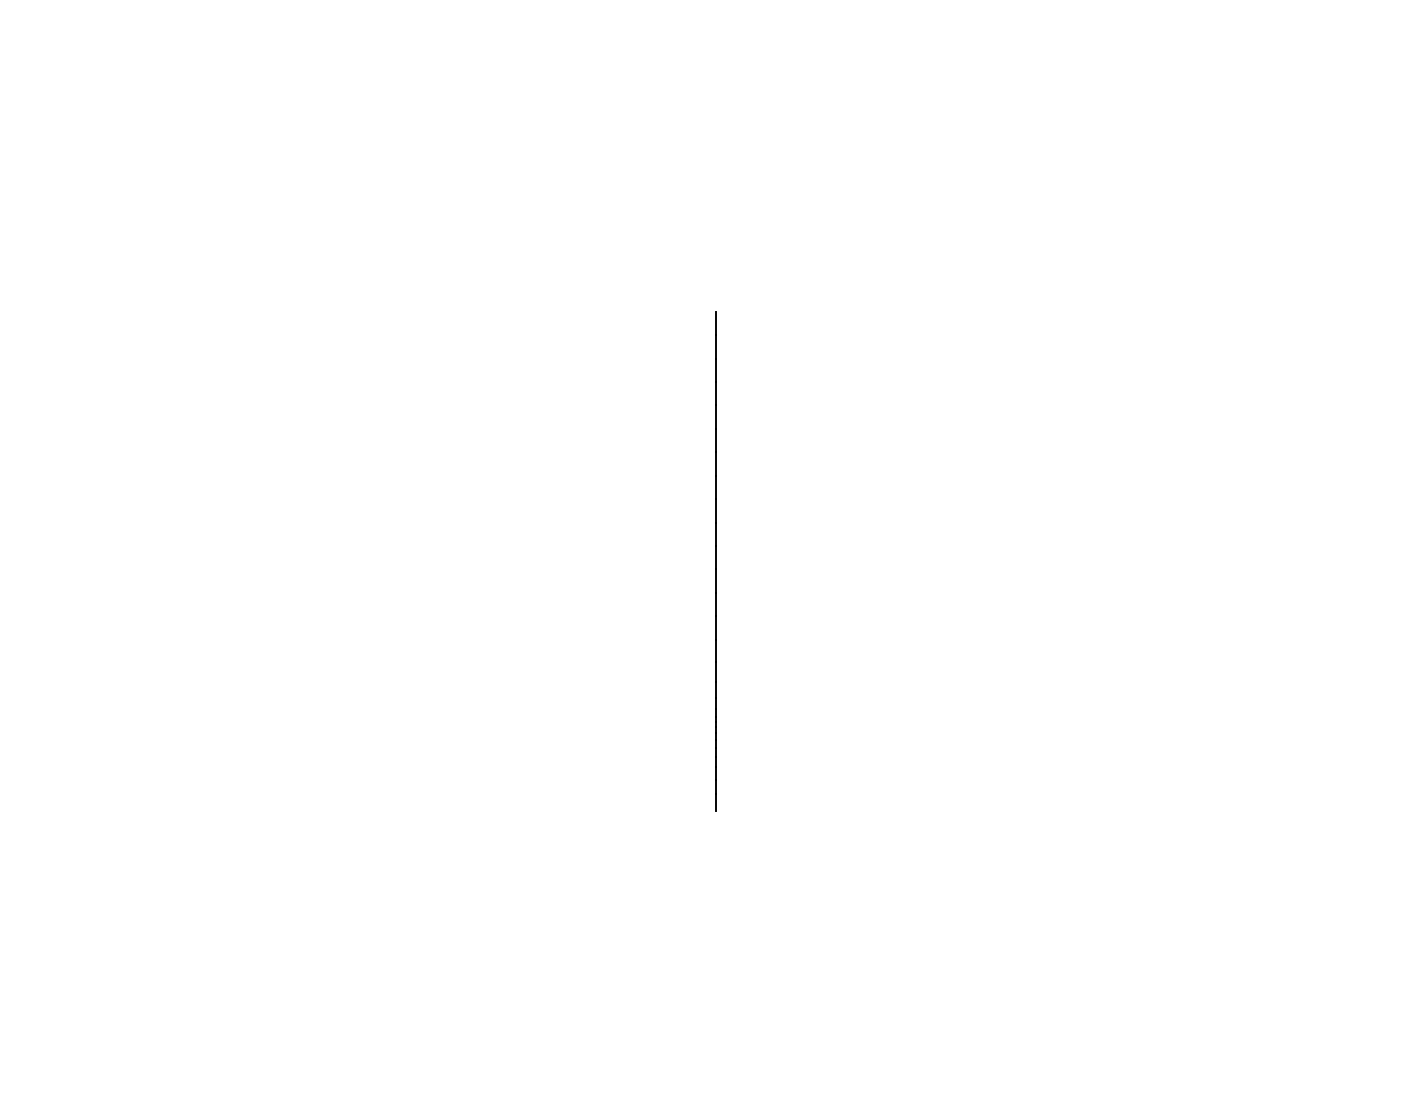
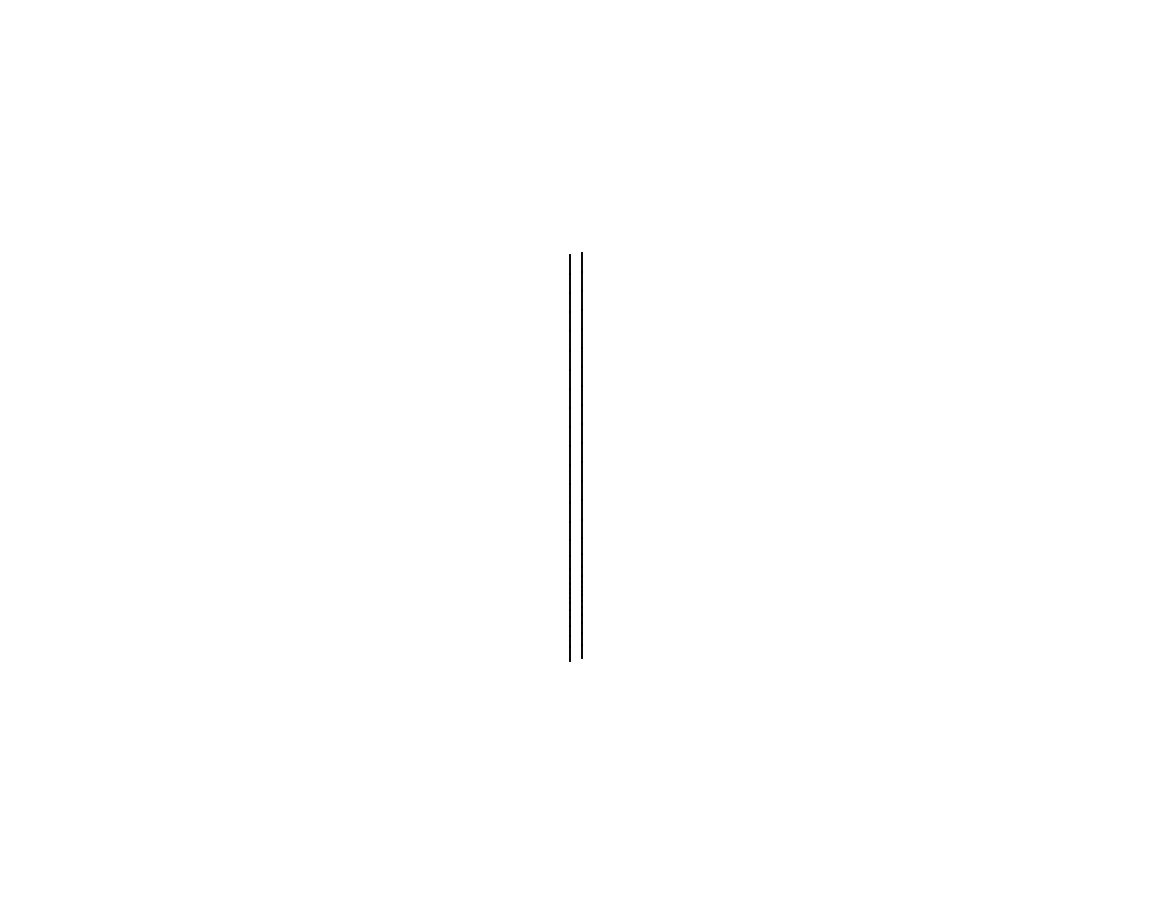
line: (701, 564) -> (569, 458), added

